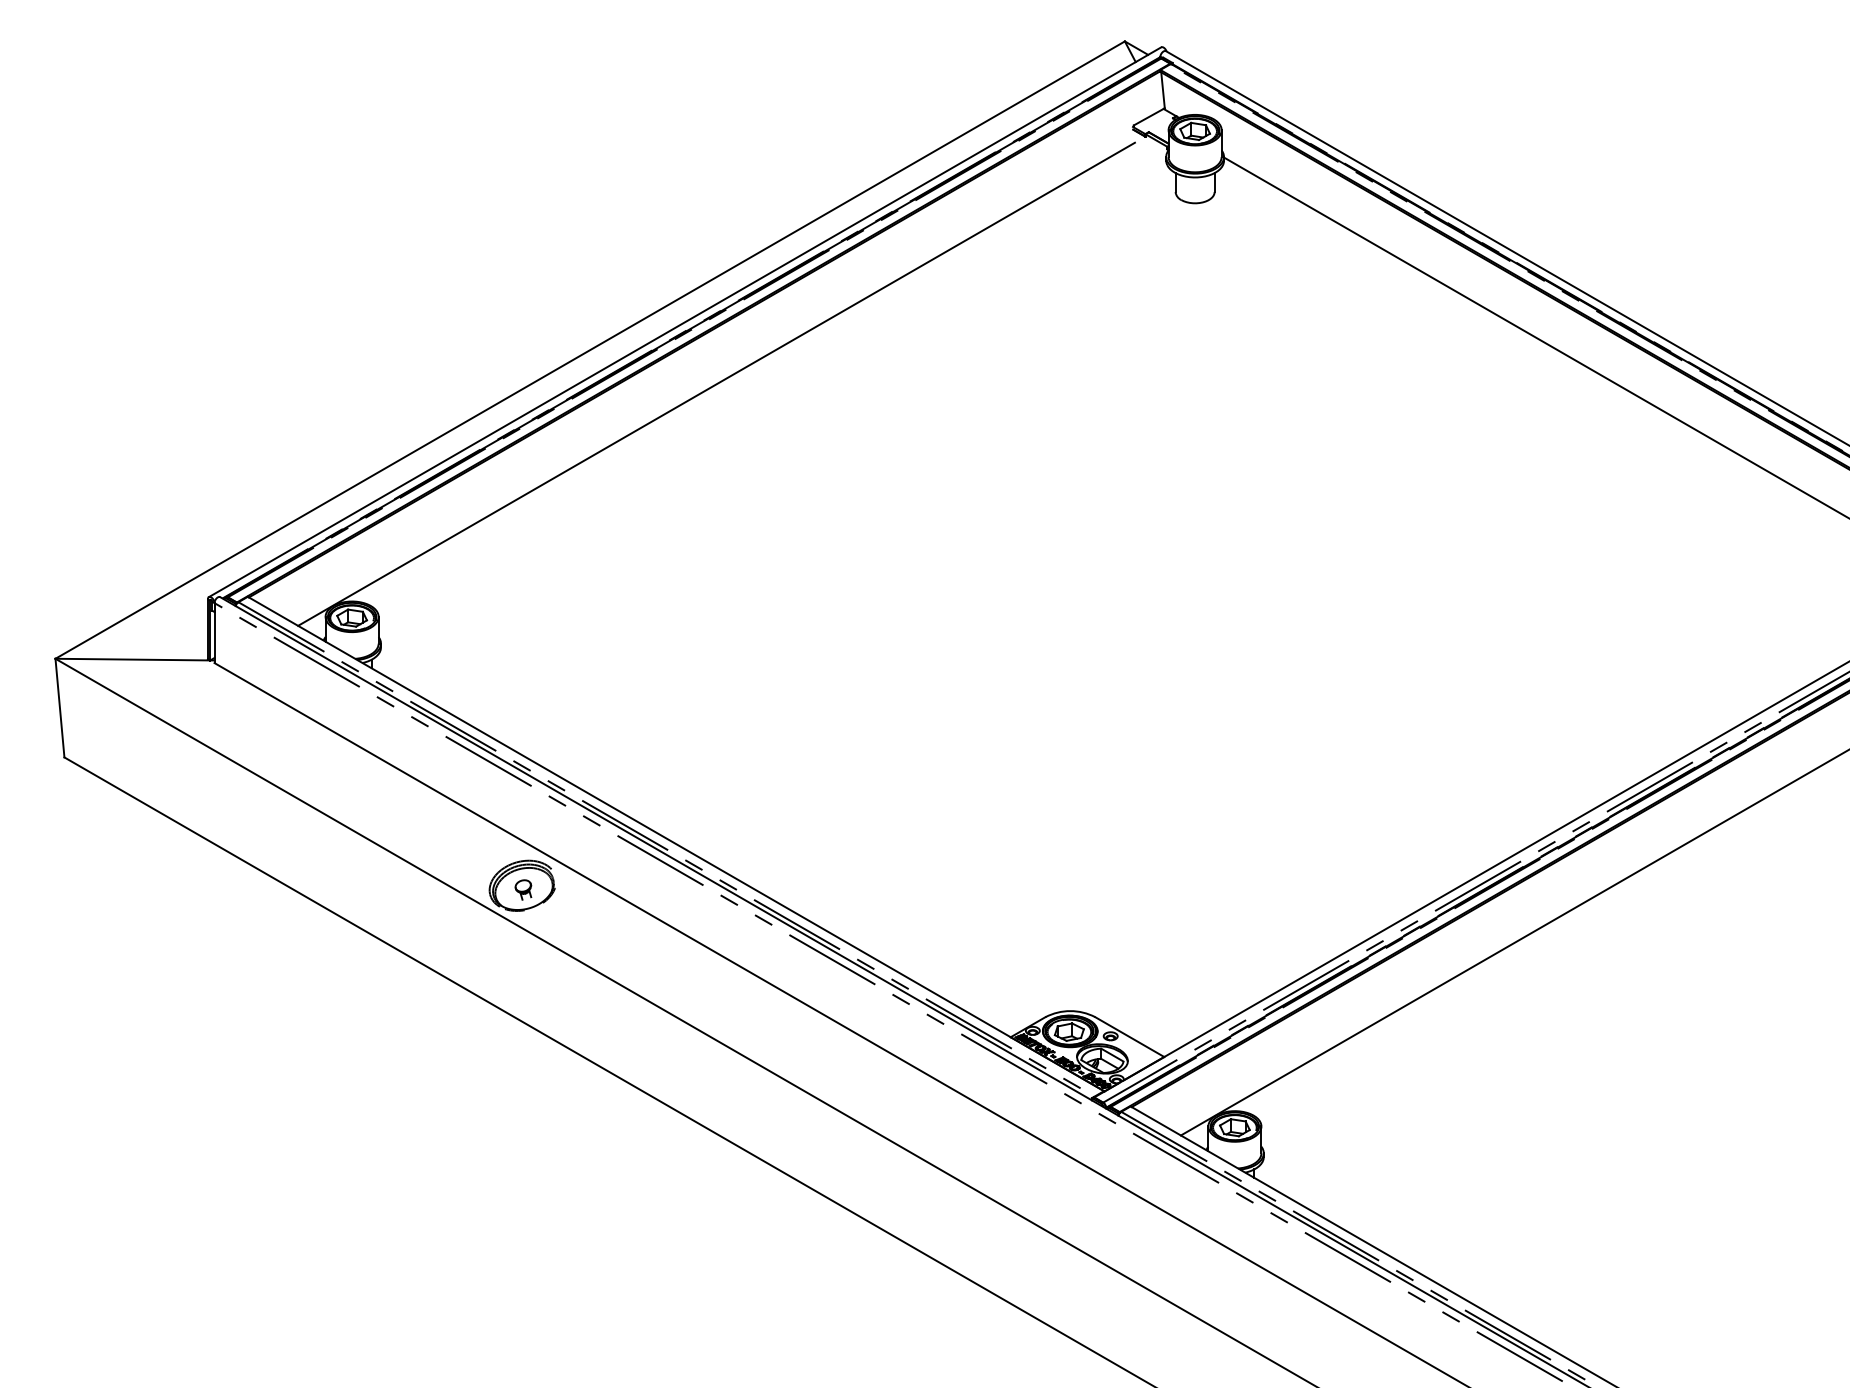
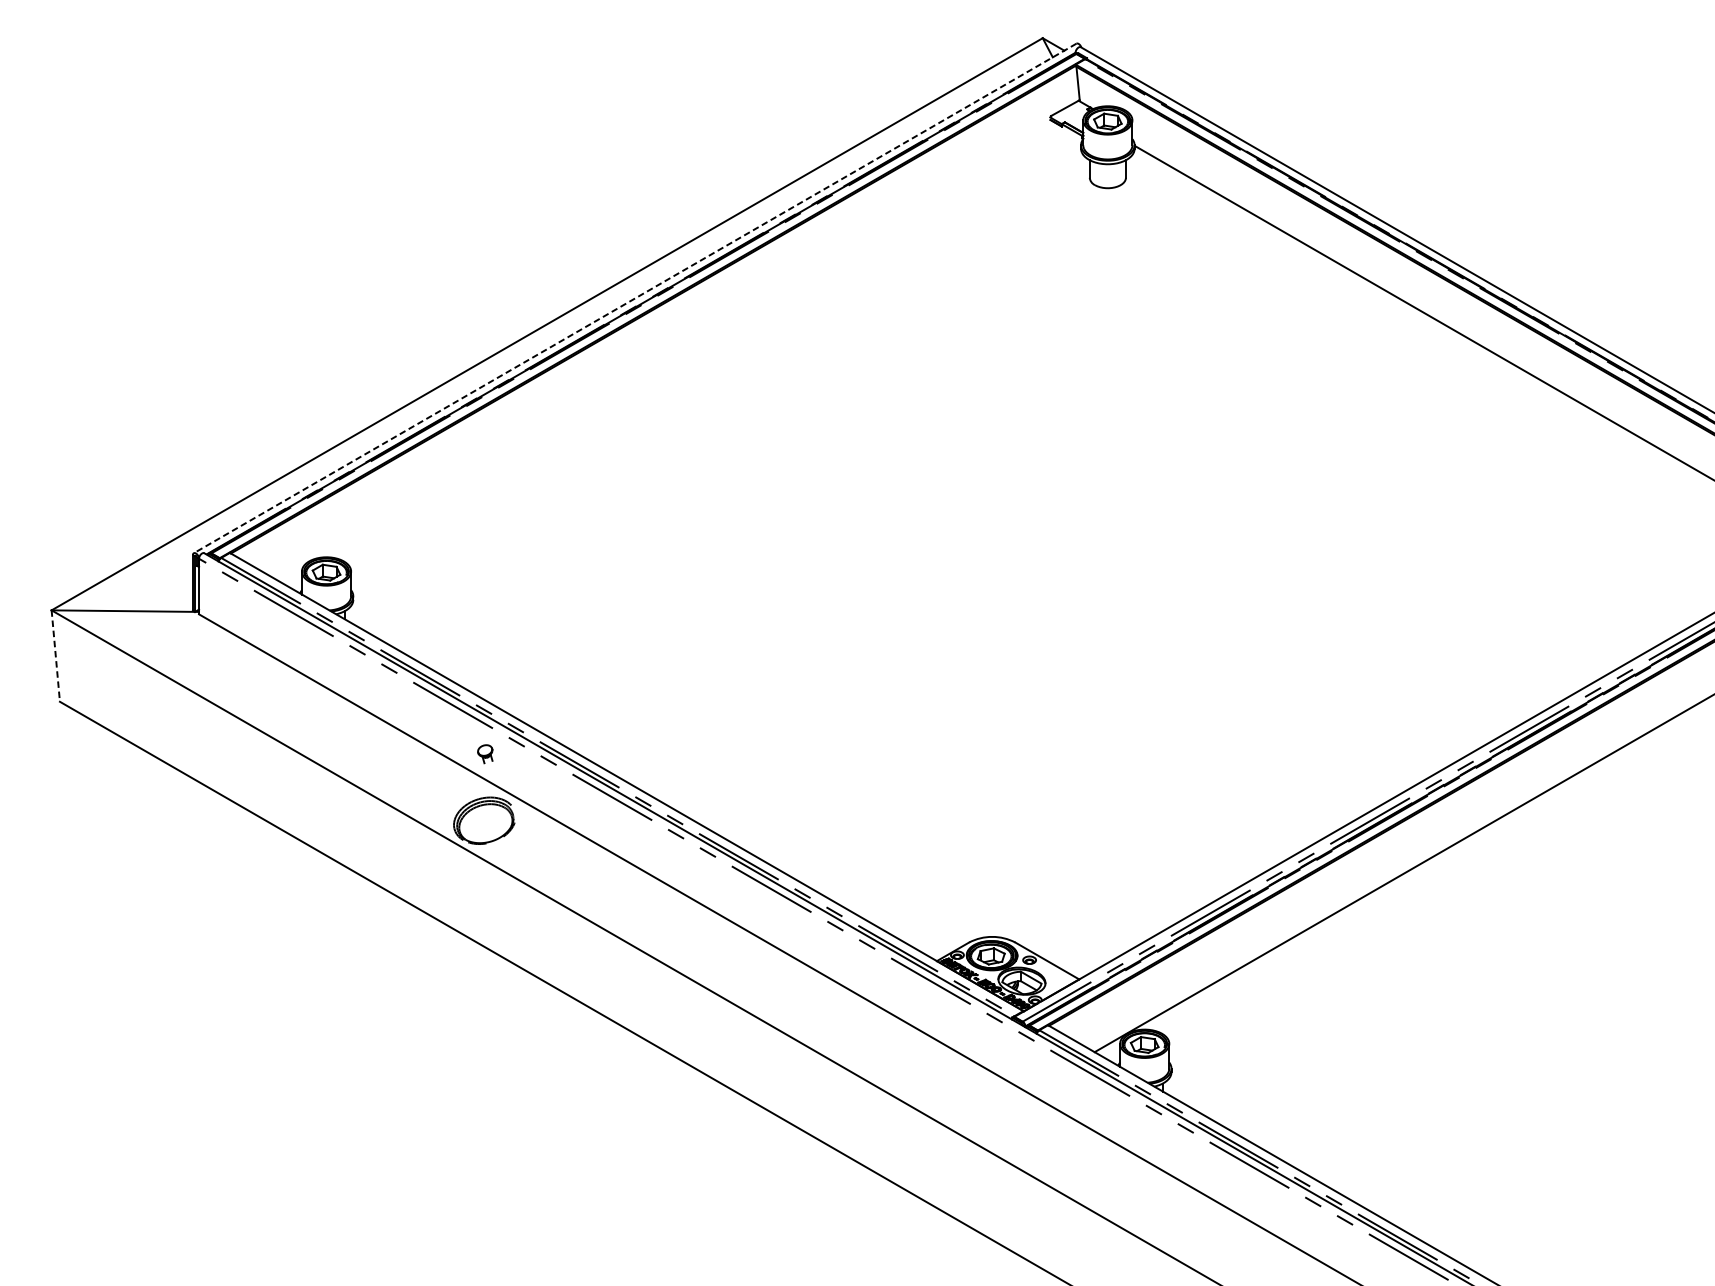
line: (685, 322) -> (635, 298), solid -> dashed
line: (716, 383) -> (664, 355), removed
line: (59, 708) -> (55, 656), solid -> dashed
part: (523, 889) -> (485, 753), moved

